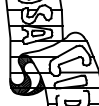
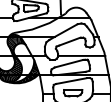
line: (71, 92) -> (71, 80), added

